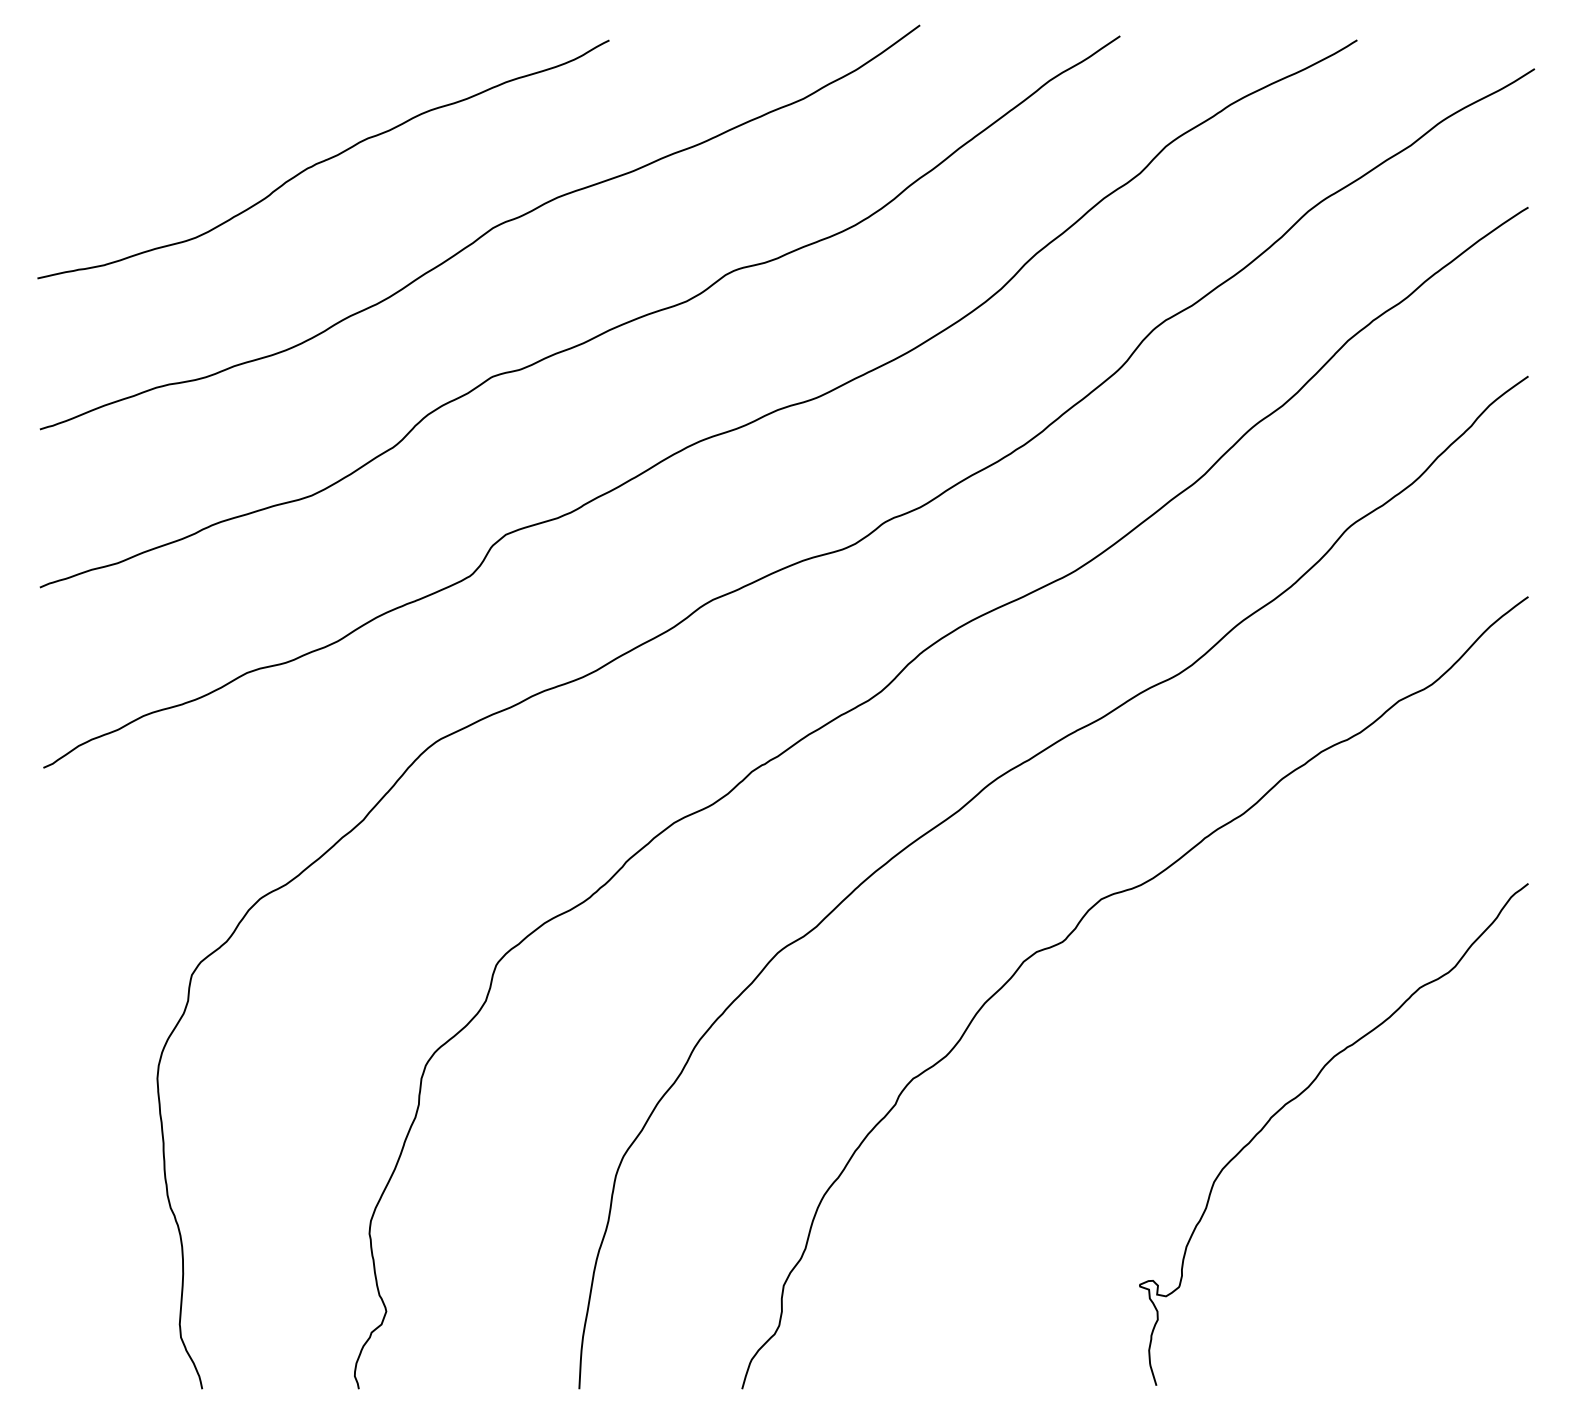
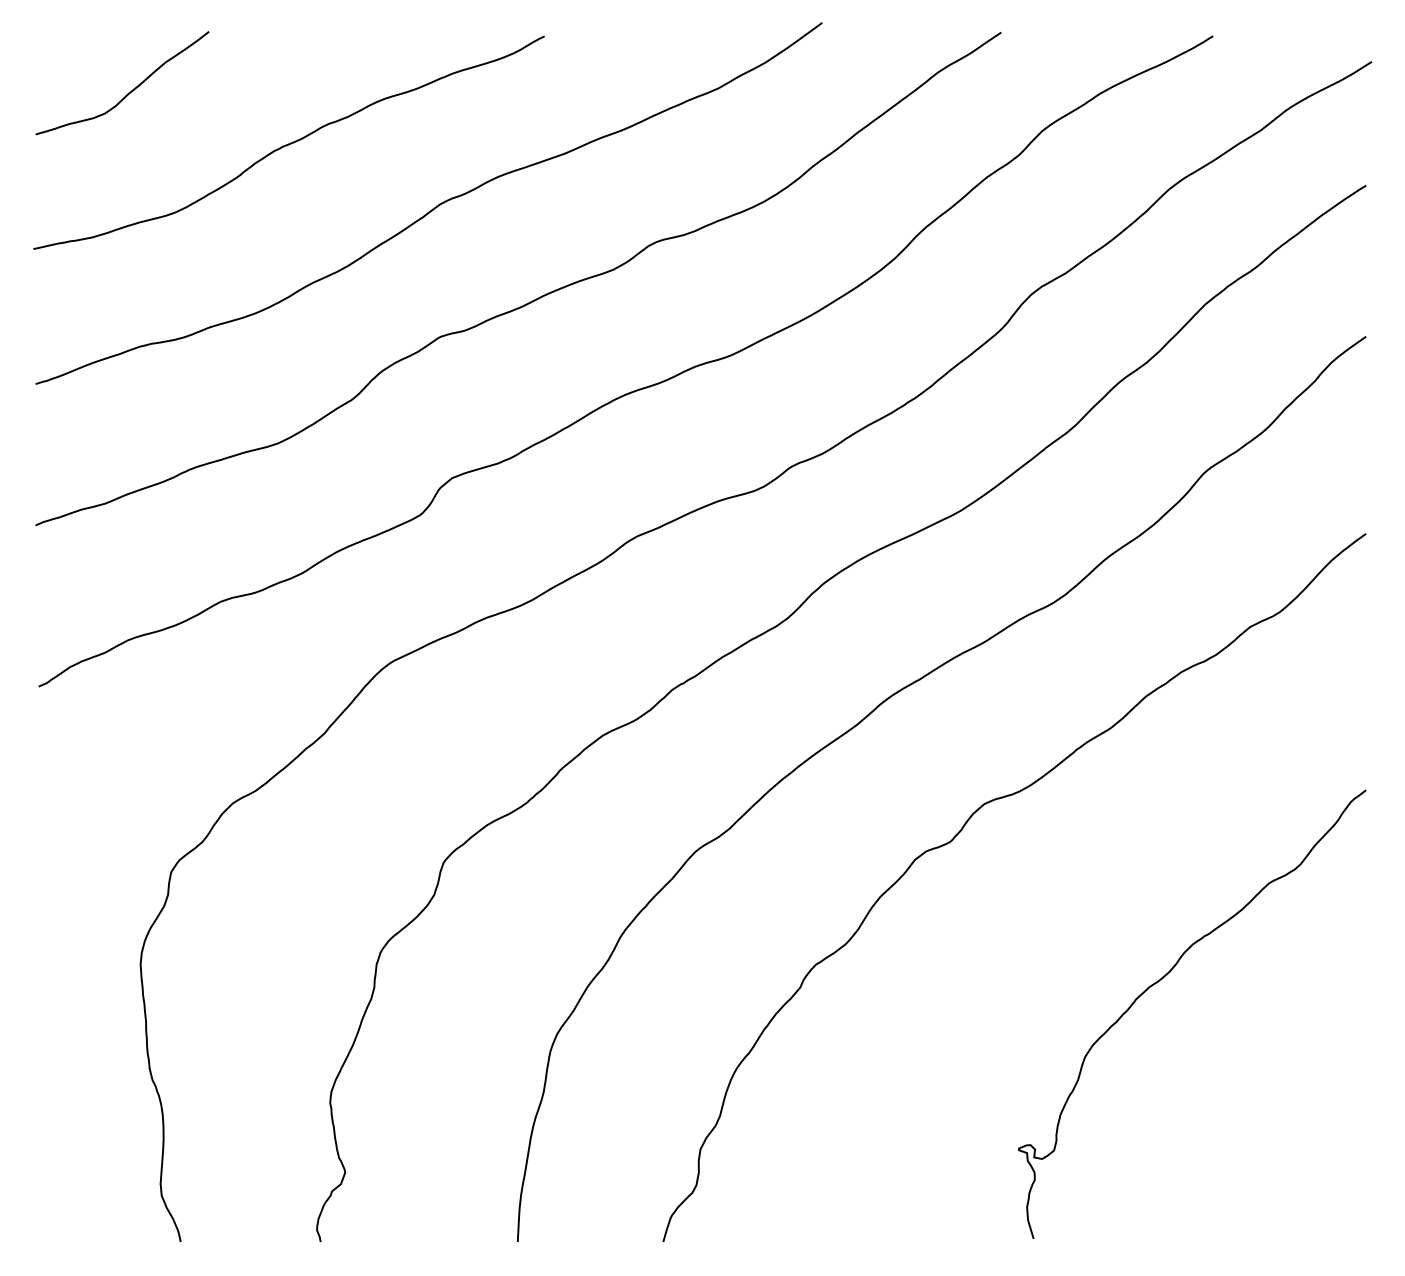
curve: (143, 103) -> (128, 92), added

